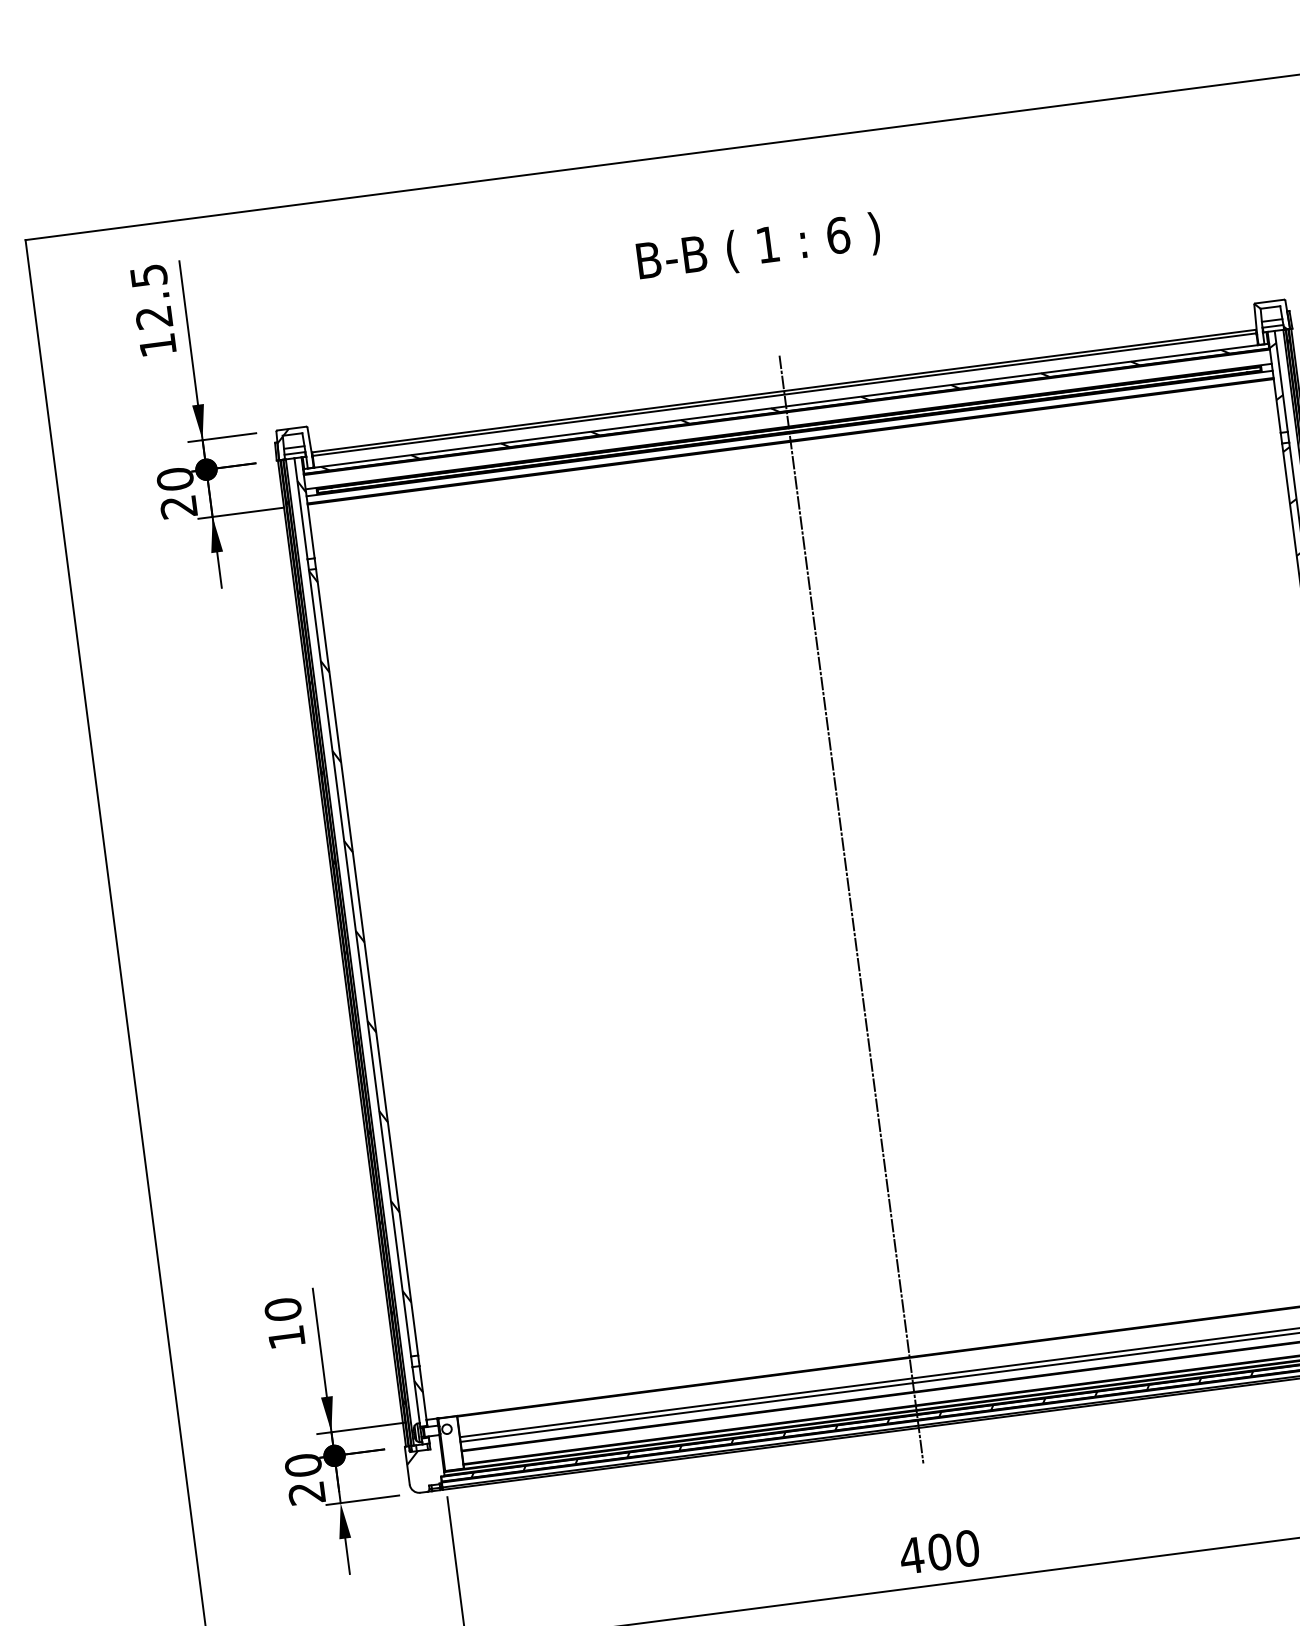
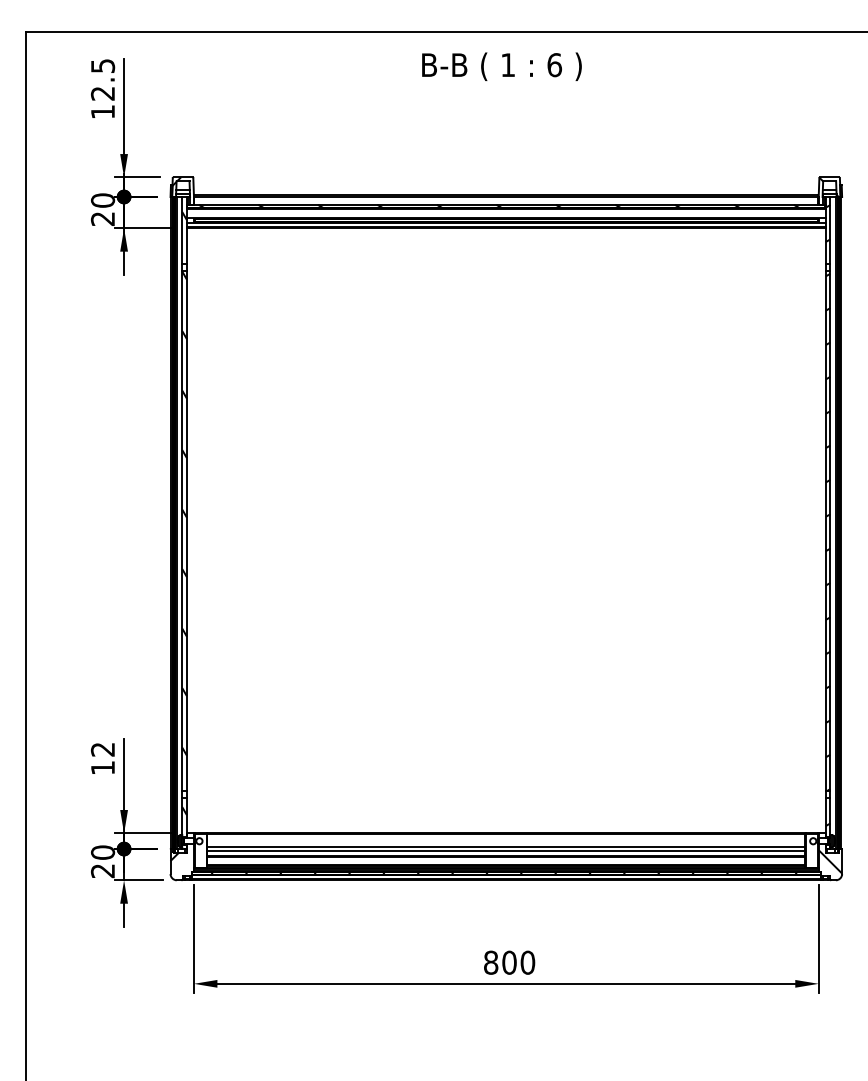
text: (758, 248) -> (501, 66), moved
line: (851, 909) -> (506, 537), removed
text: (283, 1309) -> (103, 749), 10 -> 12
text: (910, 1555) -> (490, 962), 400 -> 800

